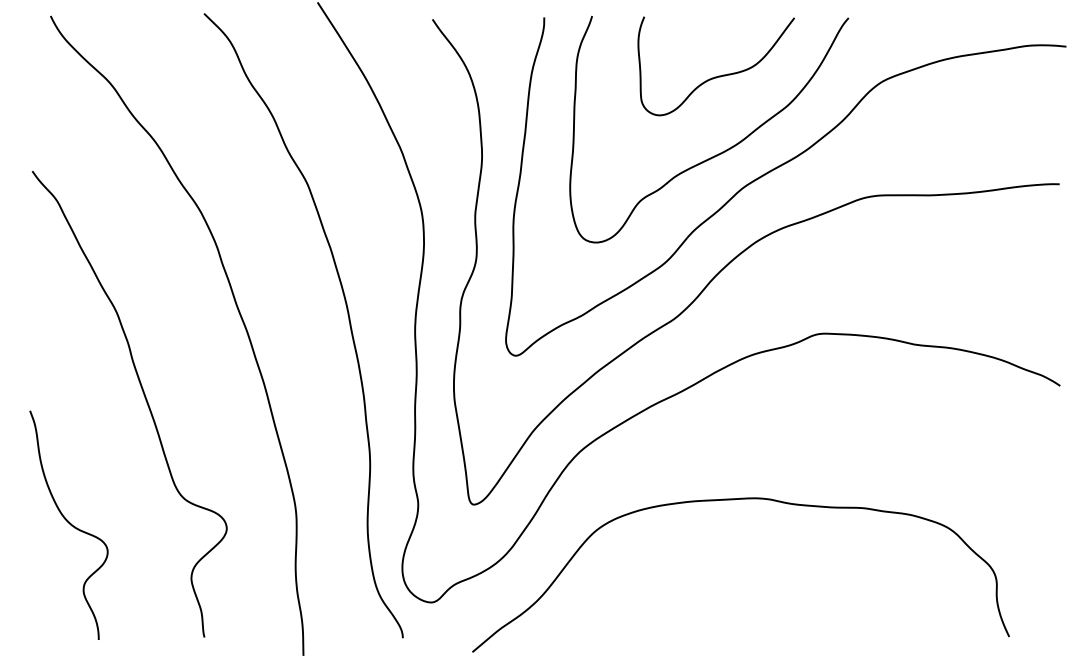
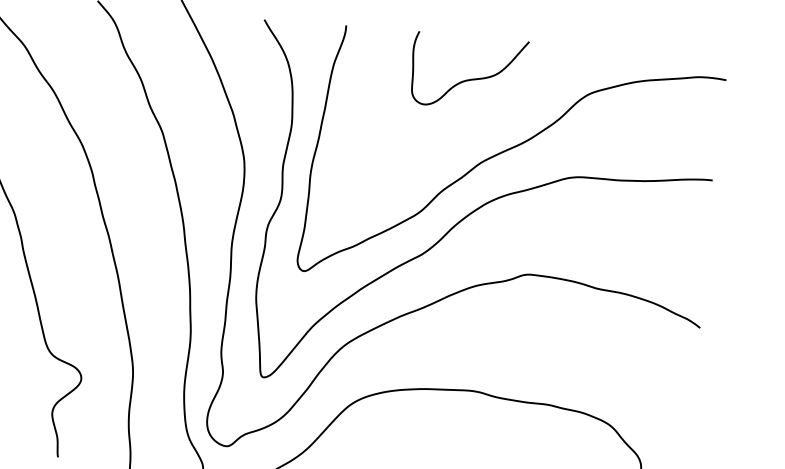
curve: (720, 152) -> (466, 135), removed

